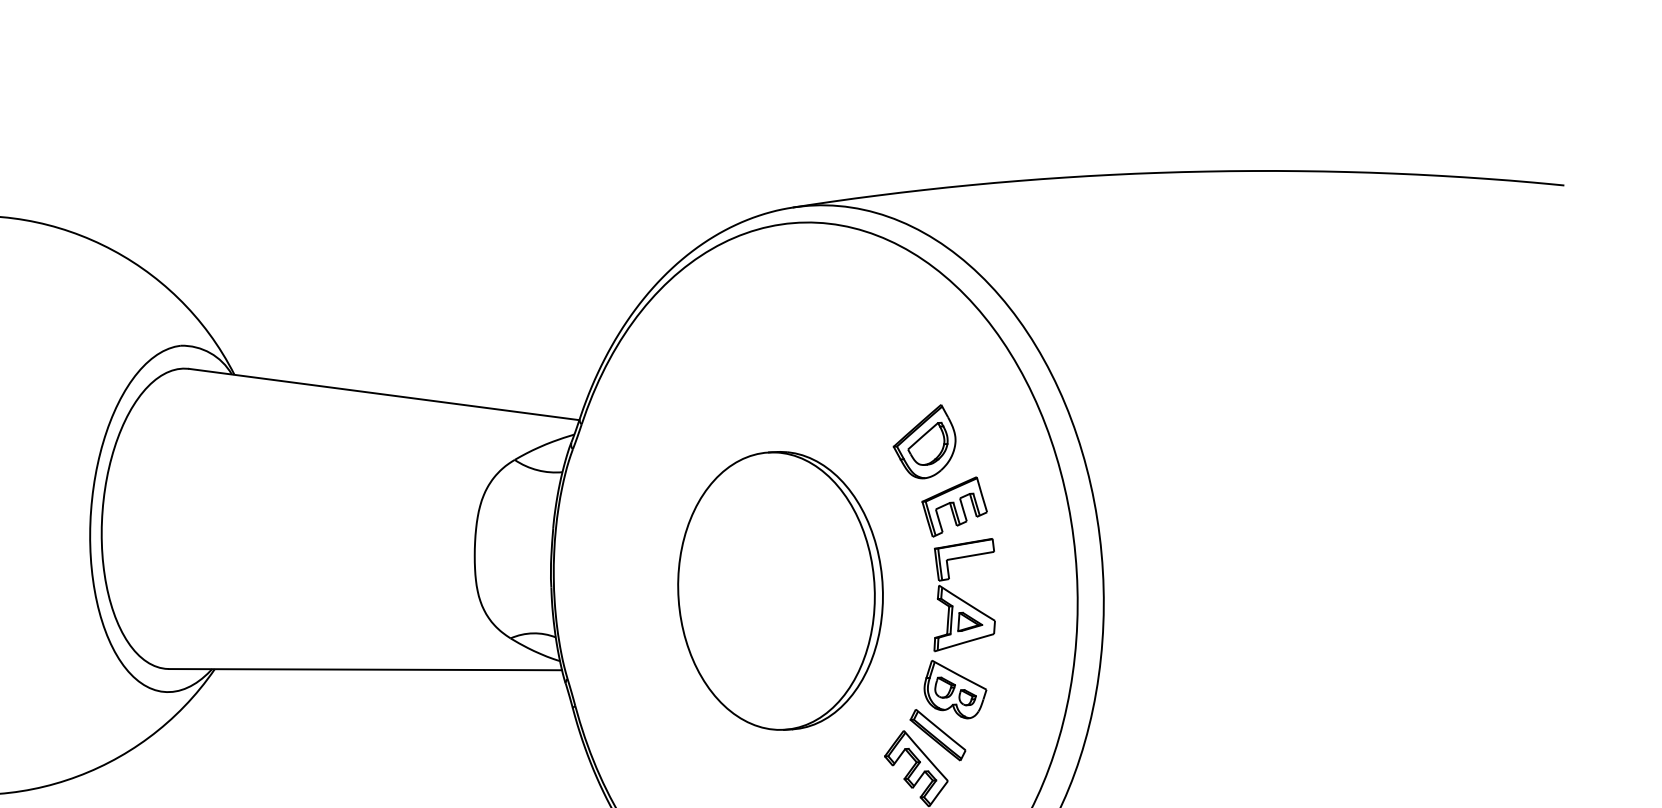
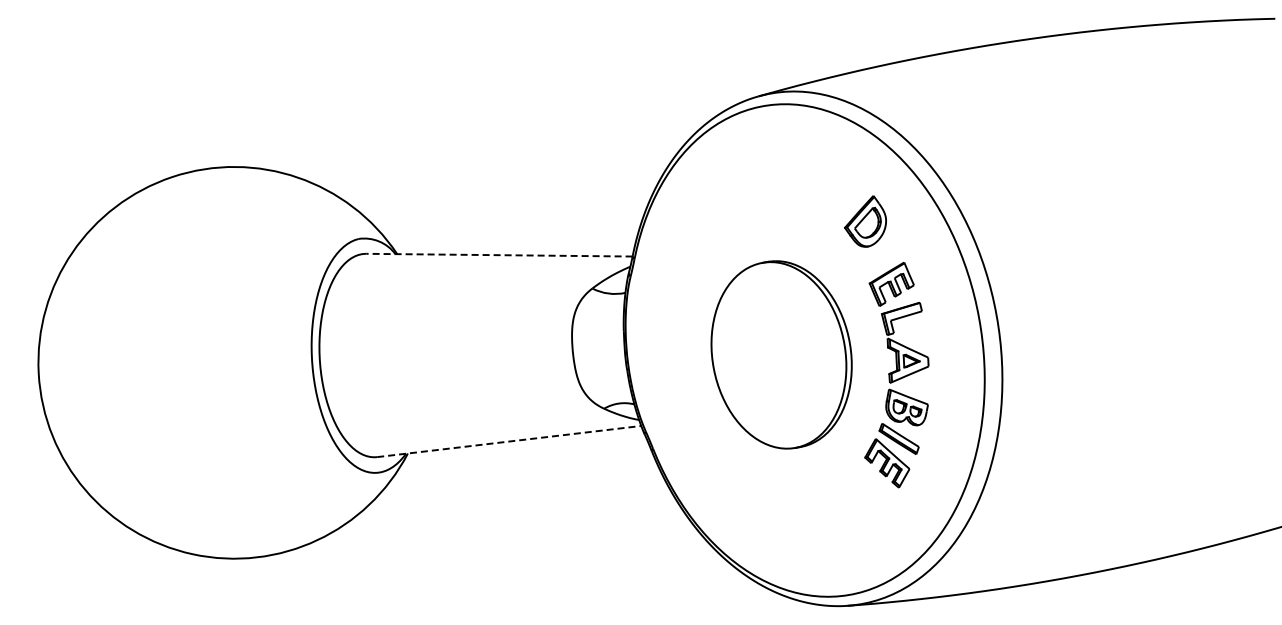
line: (382, 394) -> (498, 255), solid -> dashed
part: (924, 441) -> (865, 221), moved
line: (365, 669) -> (509, 441), solid -> dashed

